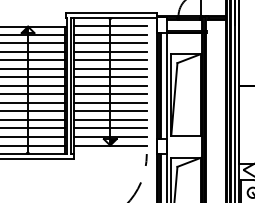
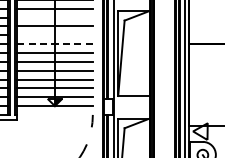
line: (109, 60) -> (54, 17), removed
line: (109, 77) -> (54, 35), removed
line: (110, 85) -> (55, 43), solid -> dashed

